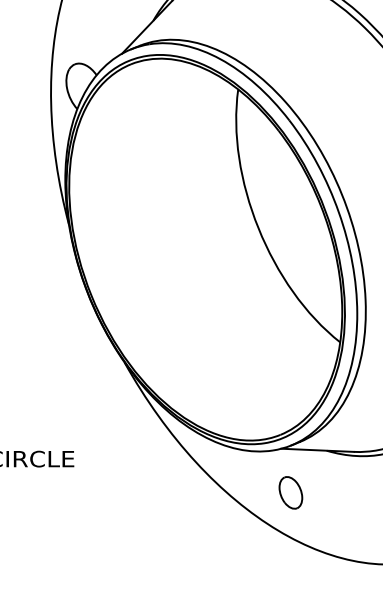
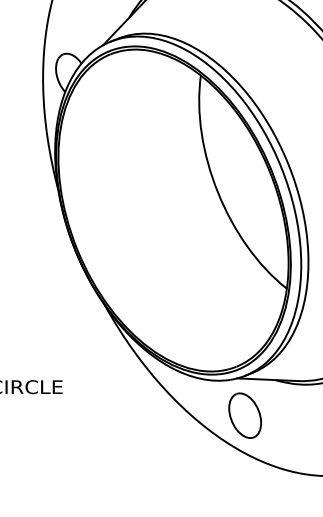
part: (291, 492) -> (245, 415), size x1.67

